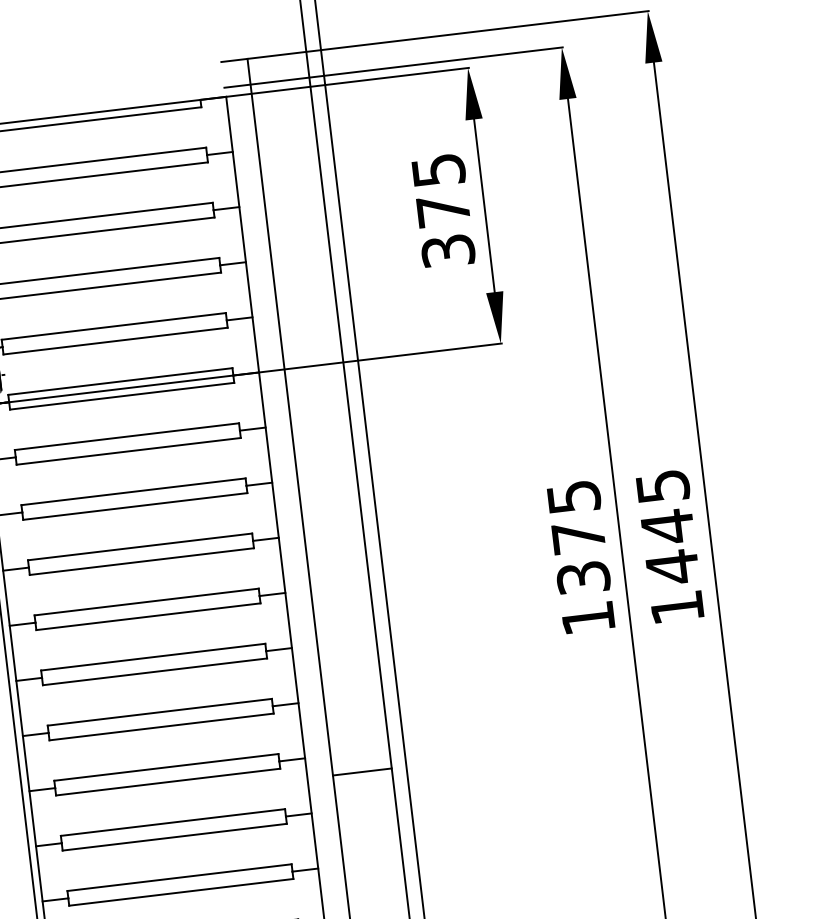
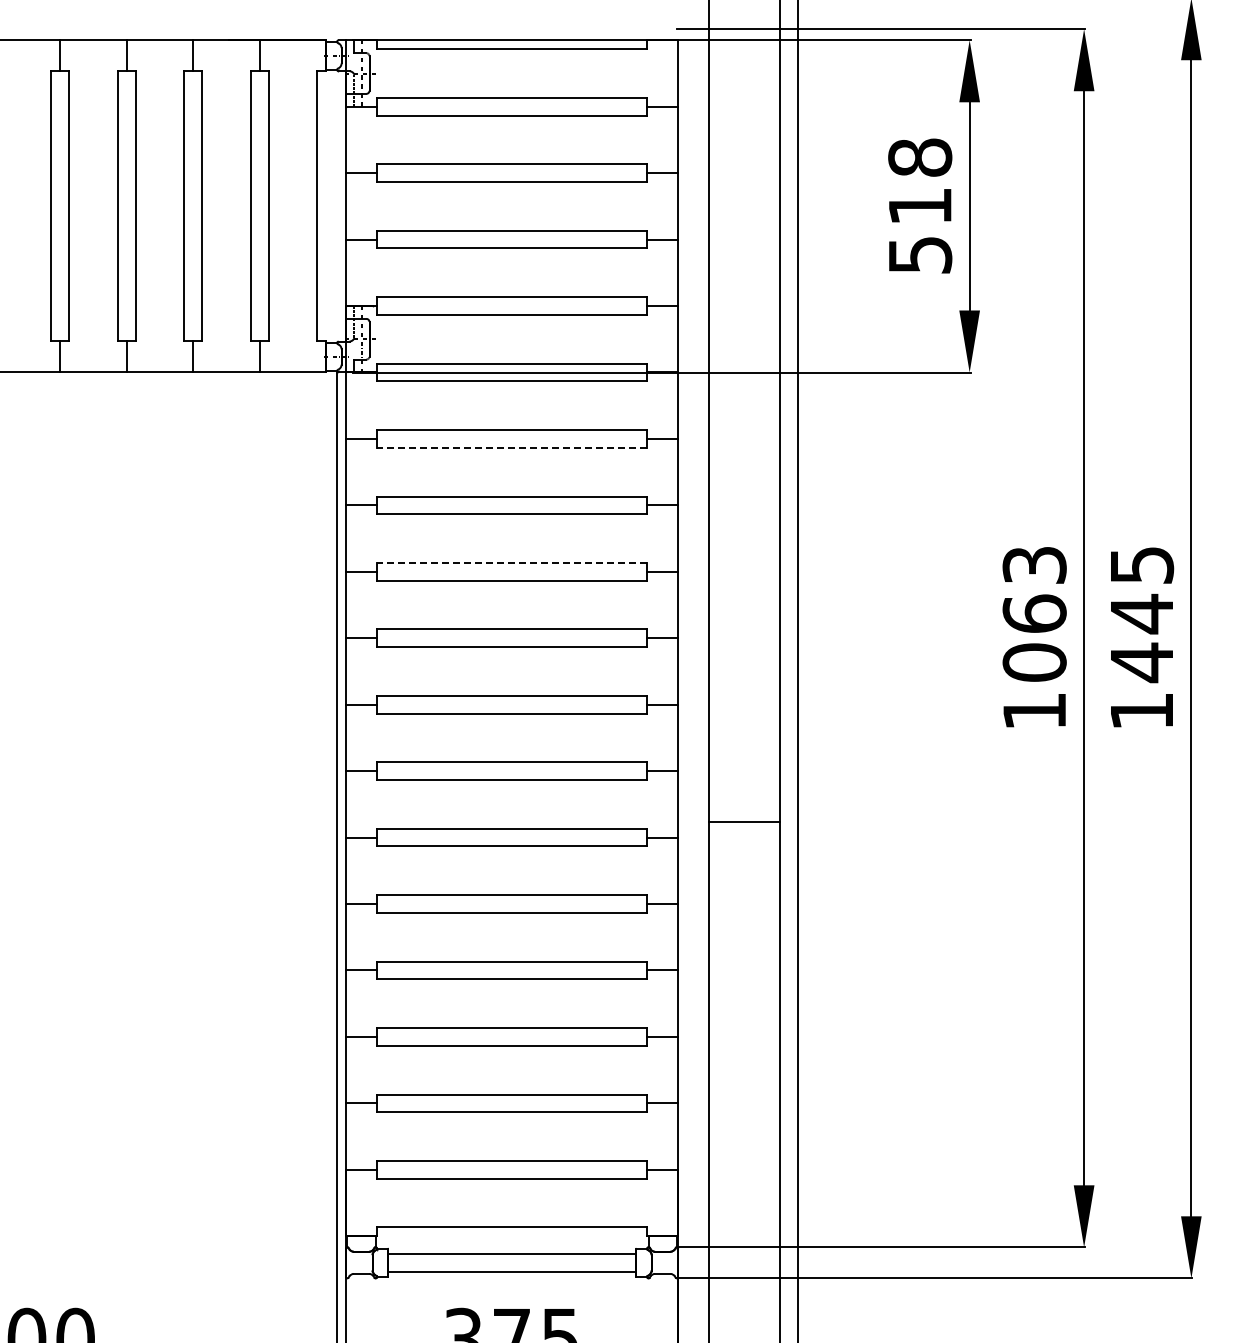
text: (443, 209) -> (920, 205), 375 -> 518
line: (128, 451) -> (511, 447), solid -> dashed
text: (578, 537) -> (1034, 614), 1375 -> 1063
line: (139, 546) -> (511, 562), solid -> dashed
line: (361, 771) -> (743, 821), moved

